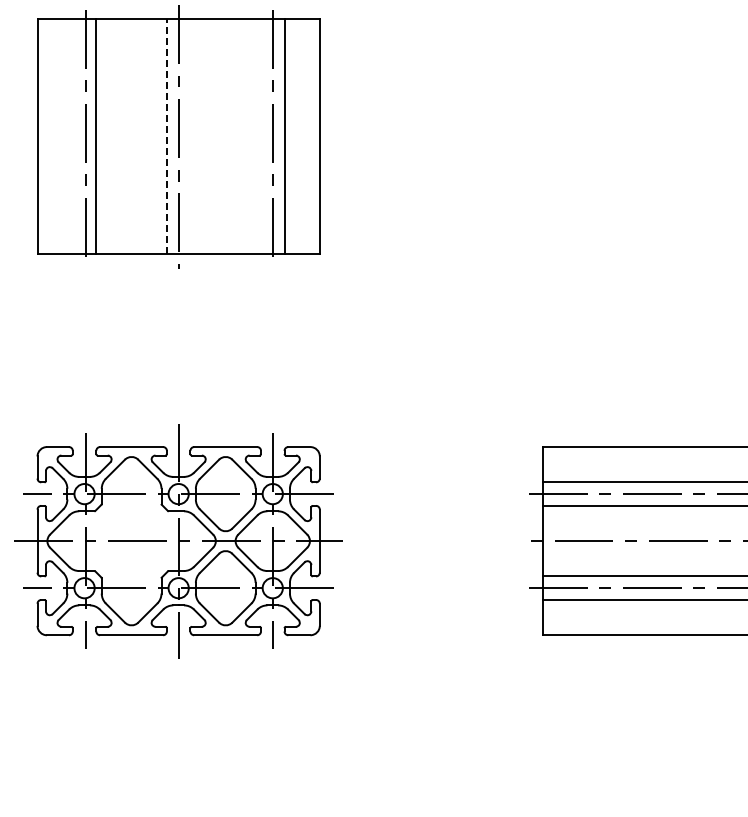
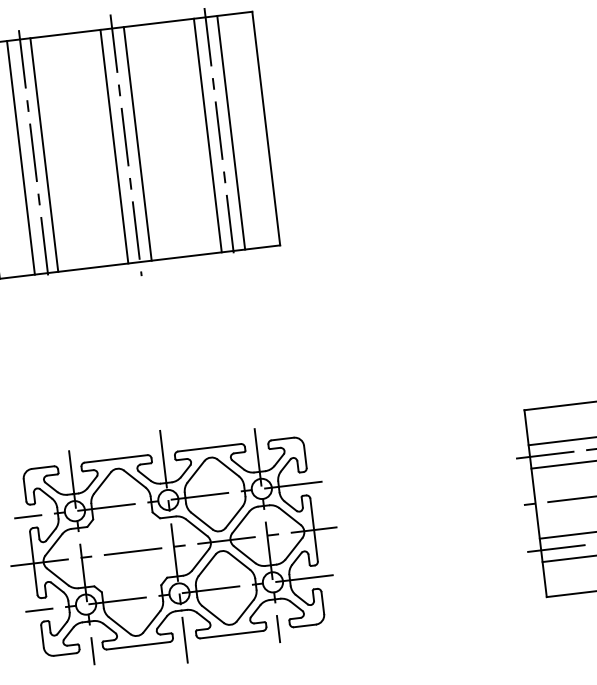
line: (72, 136) -> (20, 157), added
line: (166, 136) -> (113, 146), dashed -> solid
line: (190, 136) -> (137, 143), added
line: (261, 136) -> (208, 135), added

